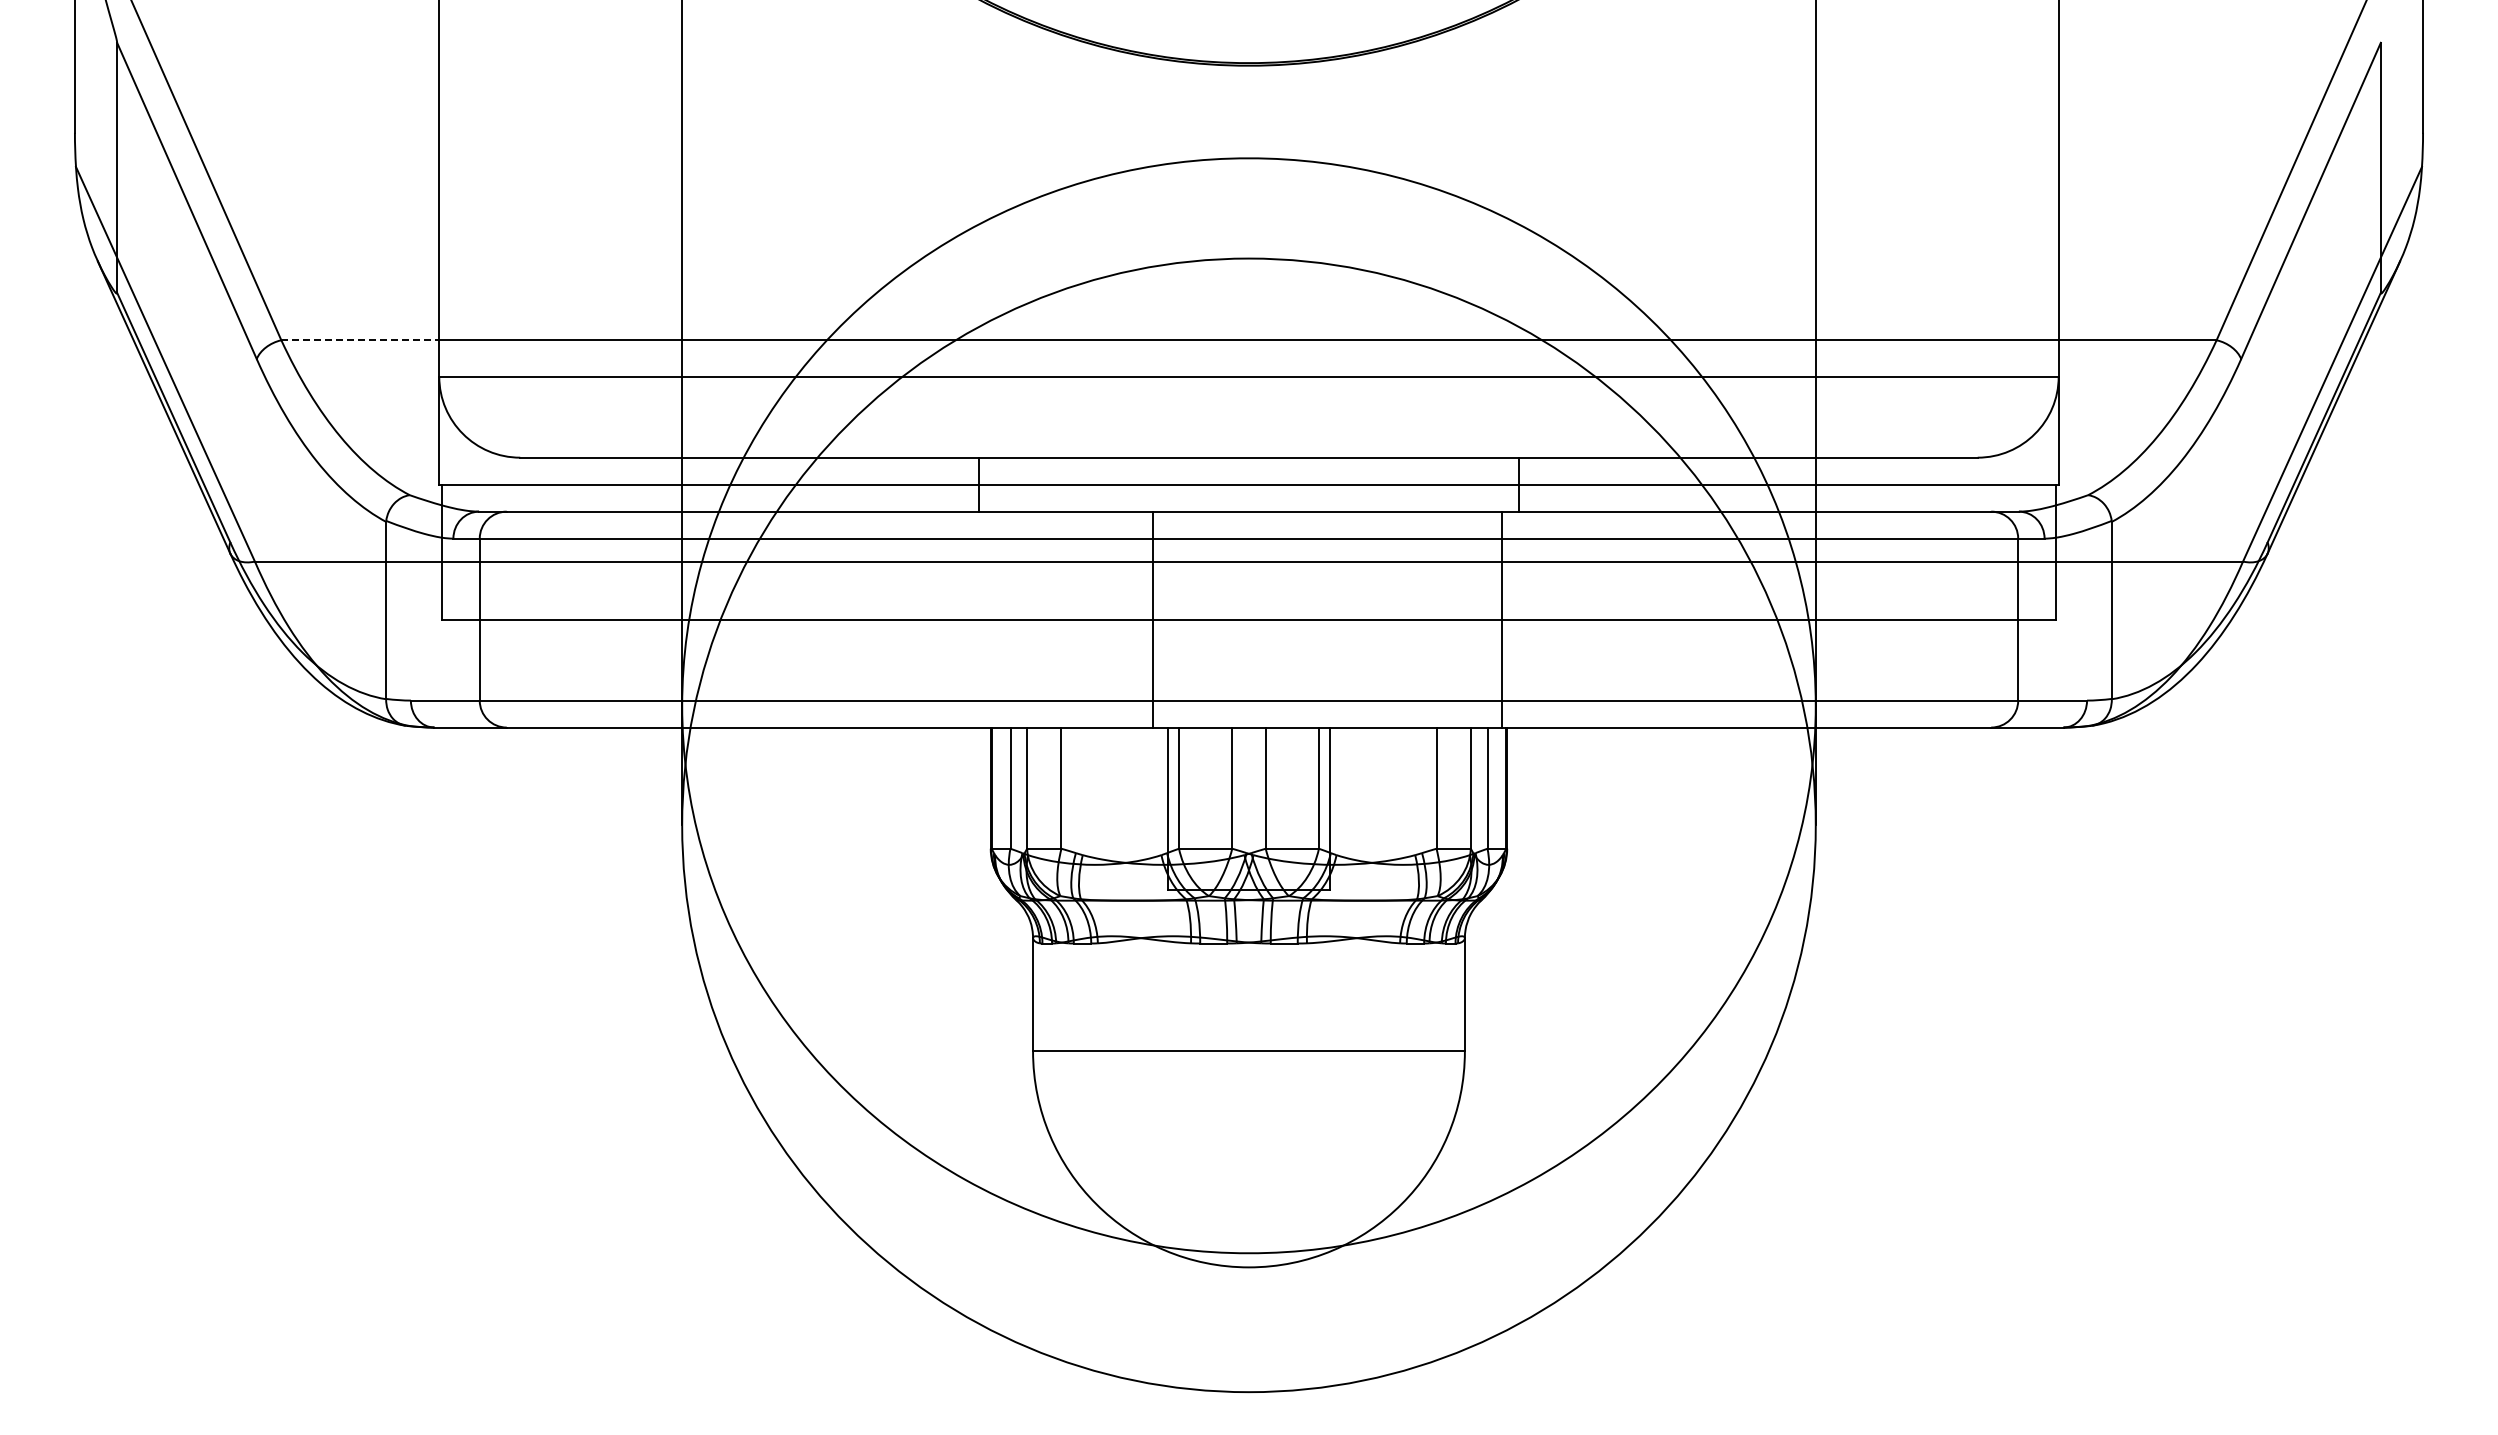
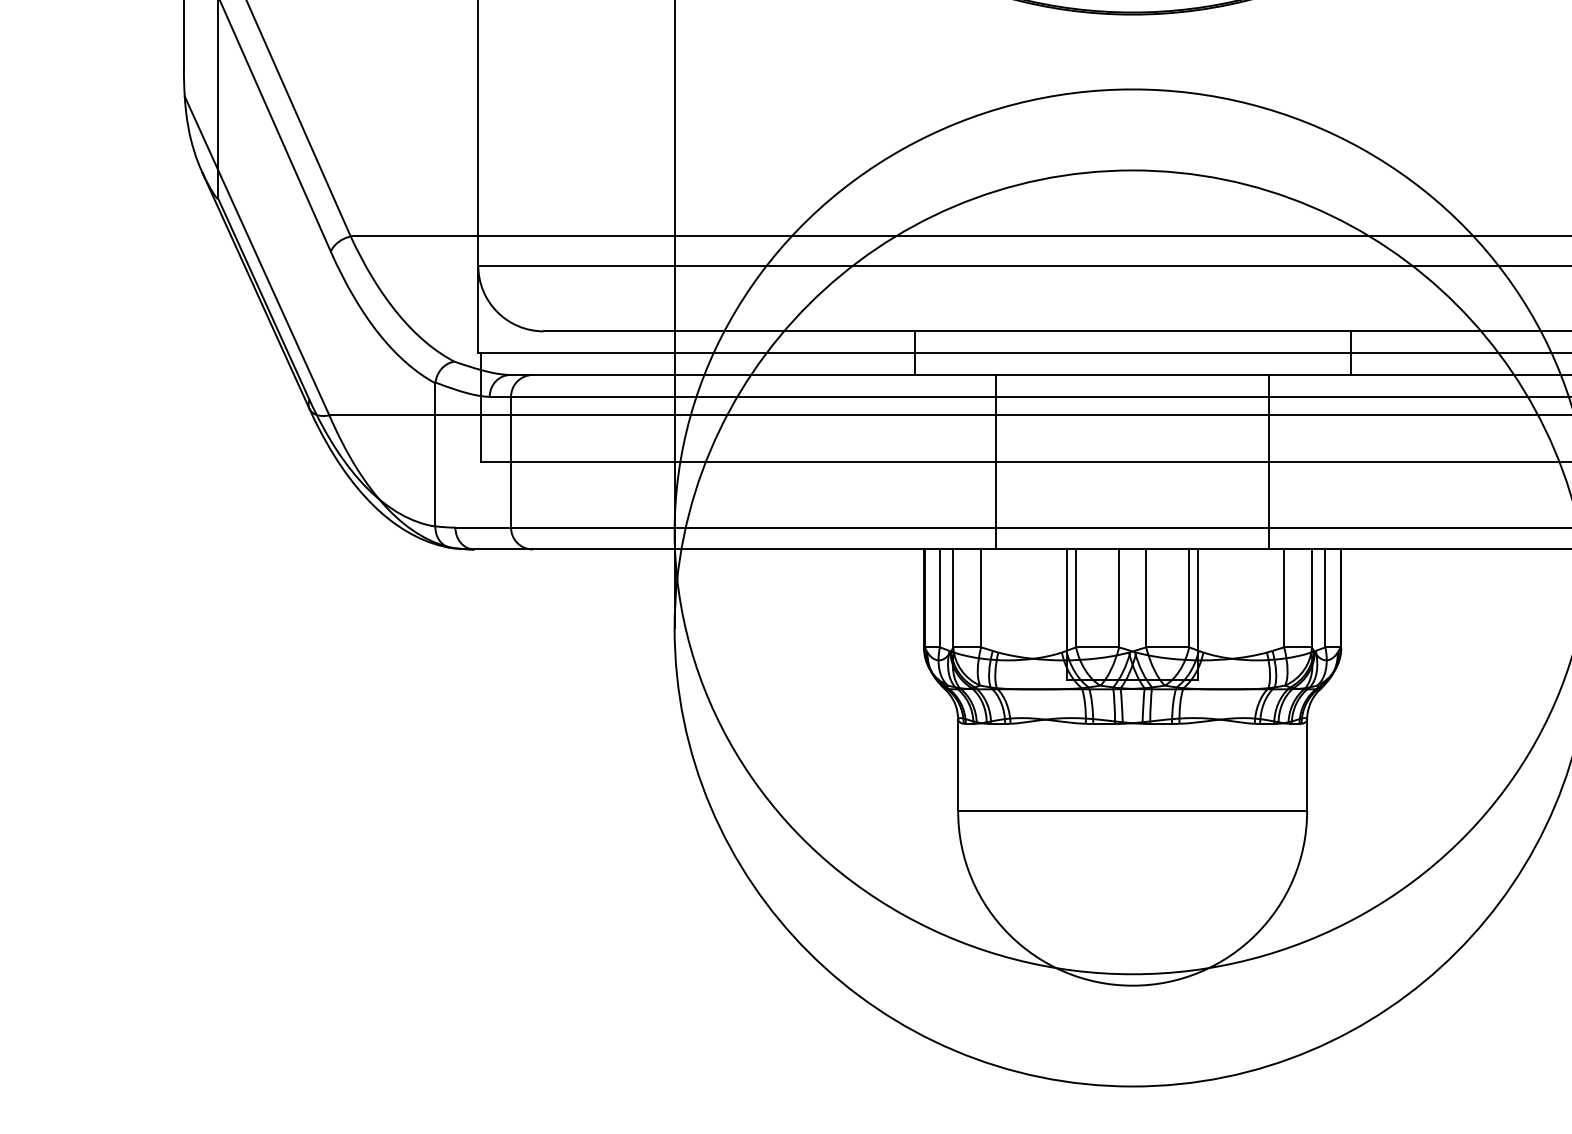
line: (360, 340) -> (414, 236), dashed -> solid
line: (1153, 619) -> (996, 462), moved
line: (1501, 619) -> (1268, 462), moved

